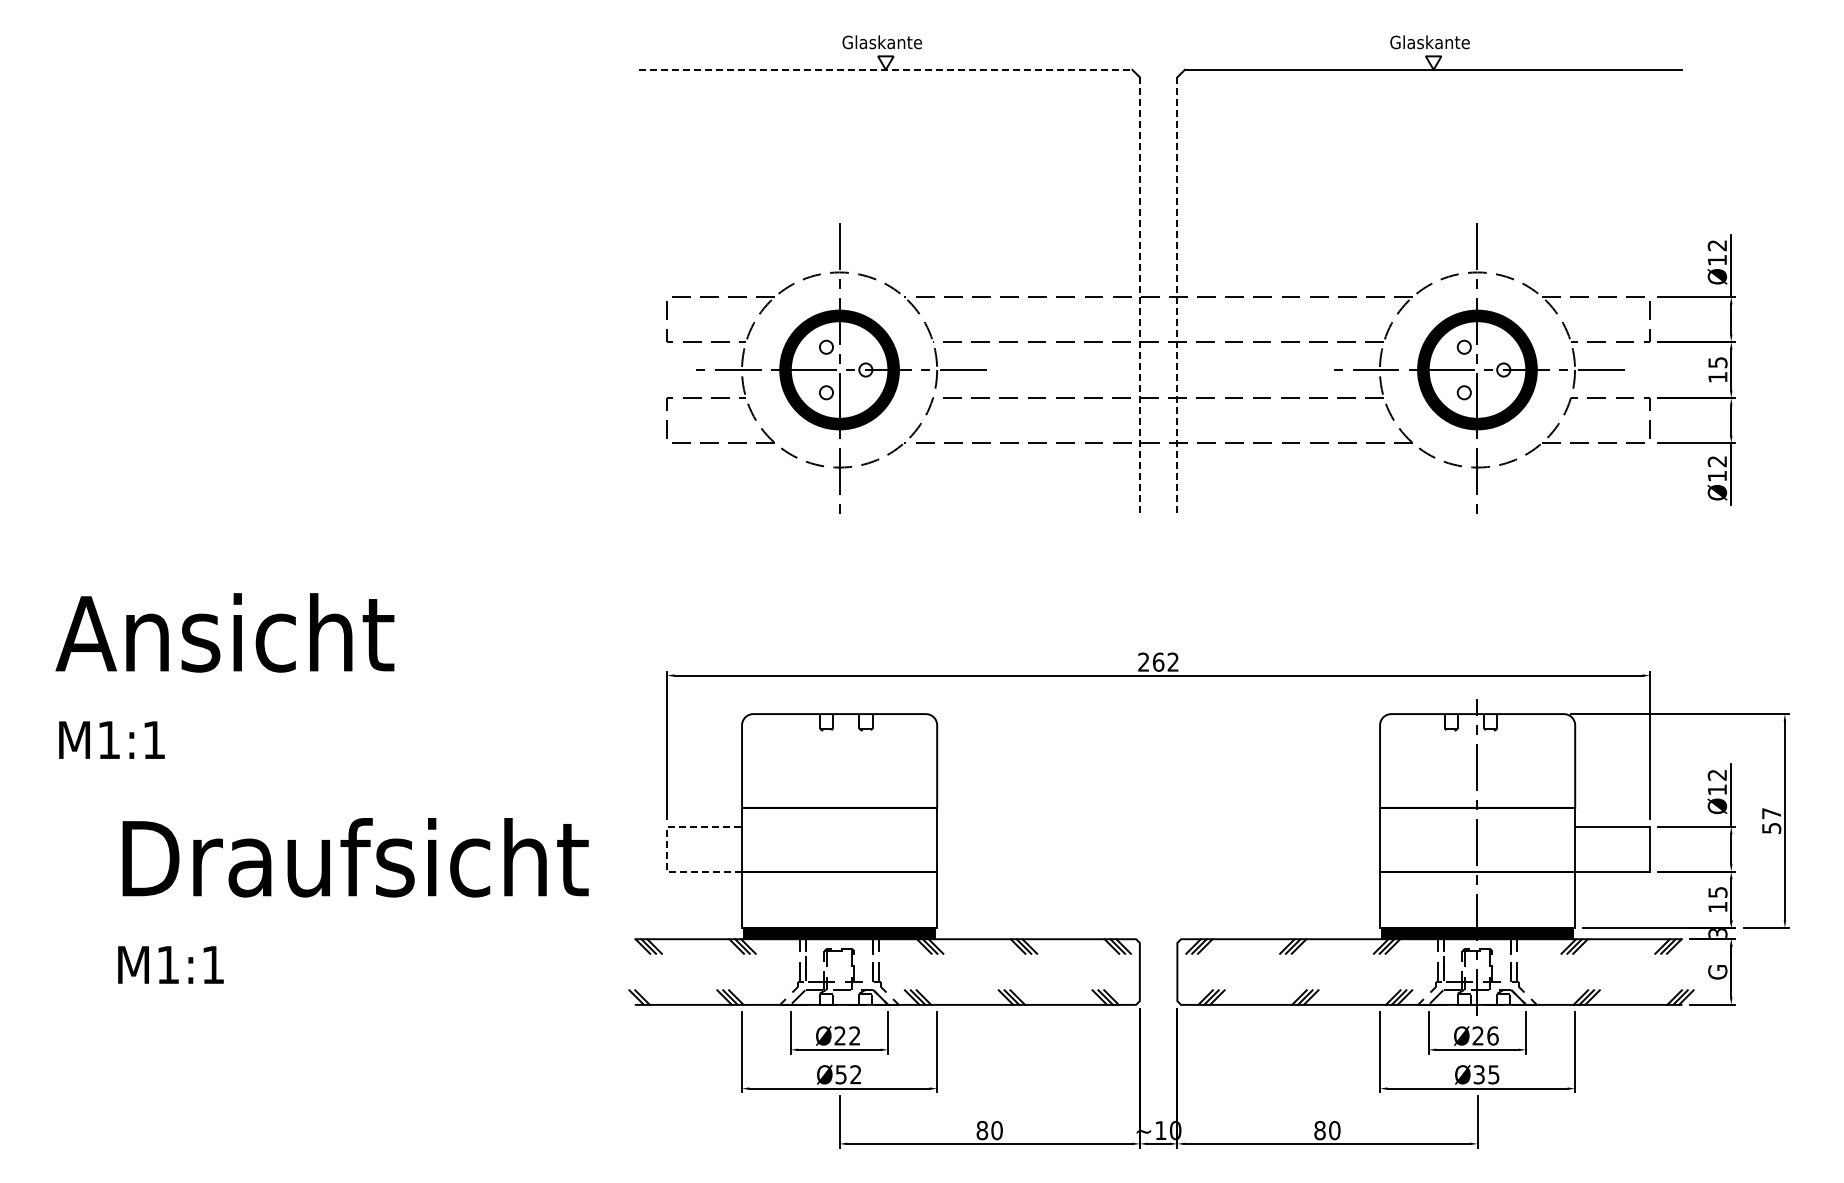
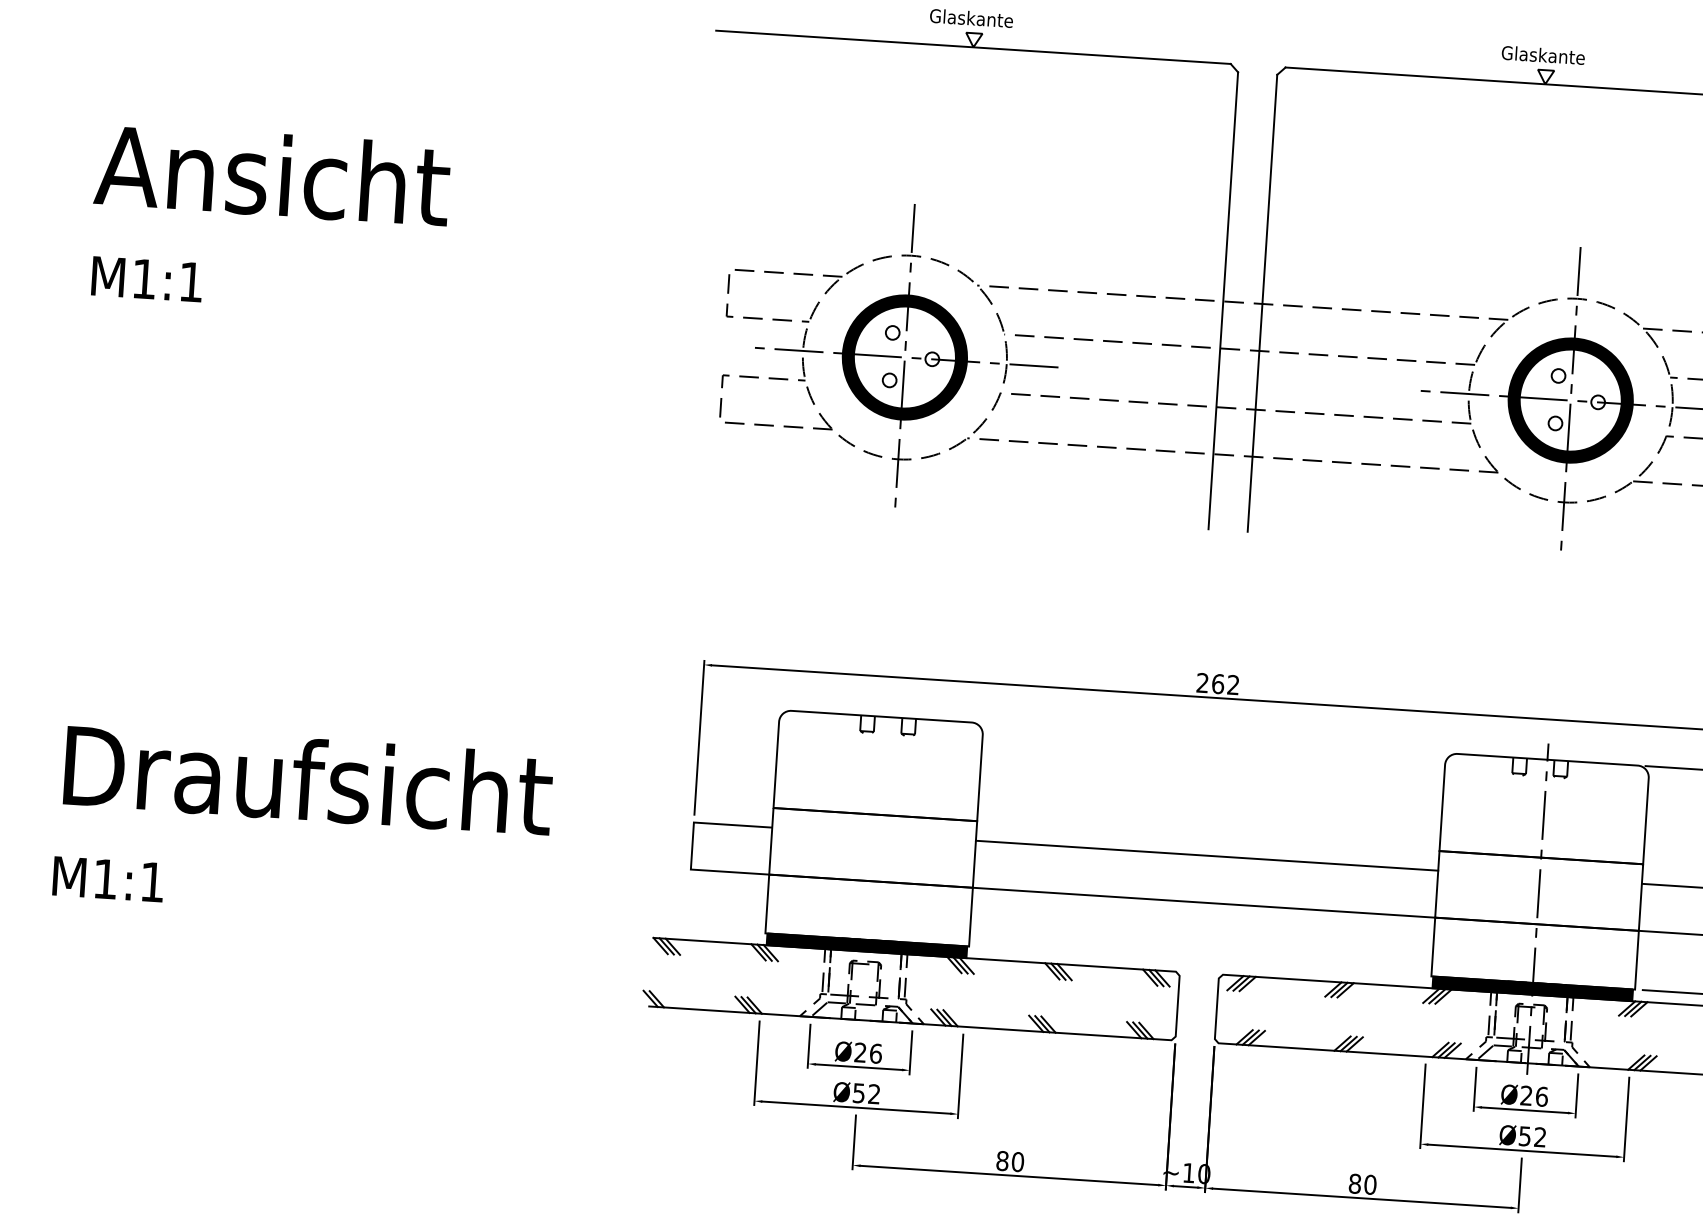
line: (886, 69) -> (974, 47), dashed -> solid
line: (1139, 296) -> (1222, 301), dashed -> solid
line: (1177, 296) -> (1262, 303), dashed -> solid
text: (224, 675) -> (269, 219), moved
line: (1158, 826) -> (1206, 855), added
line: (667, 849) -> (692, 846), dashed -> solid
line: (1158, 871) -> (1203, 902), added
text: (353, 900) -> (303, 824), moved
text: (854, 1035) -> (875, 1053), Ø22 -> Ø26
text: (1486, 1074) -> (1532, 1136), Ø35 -> Ø52

